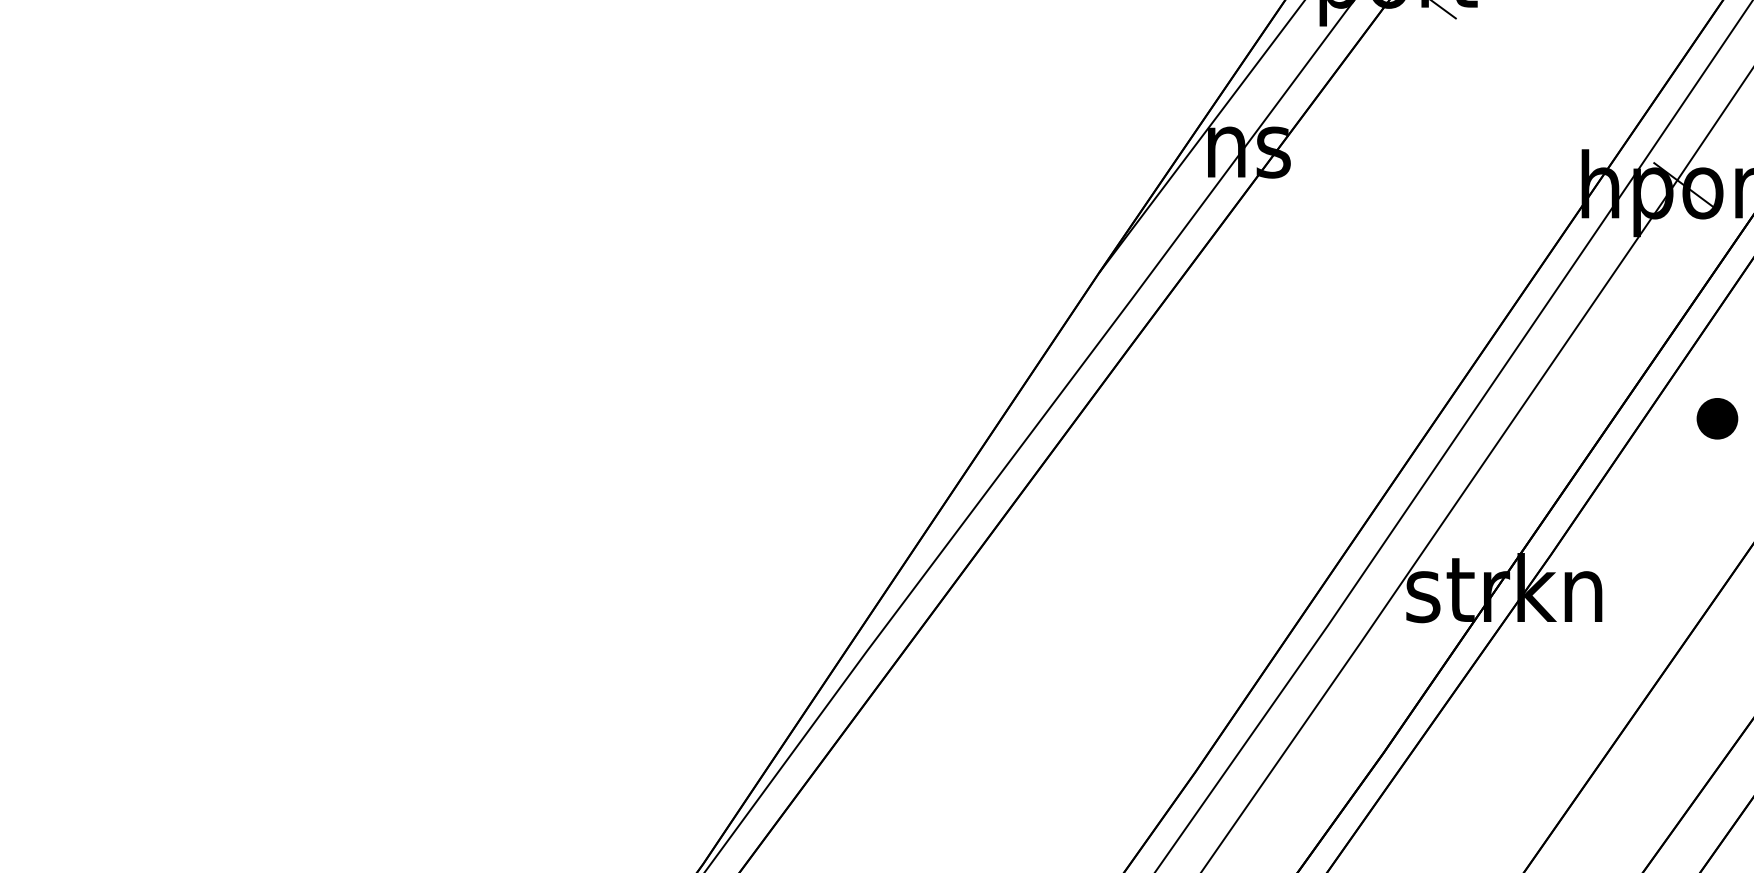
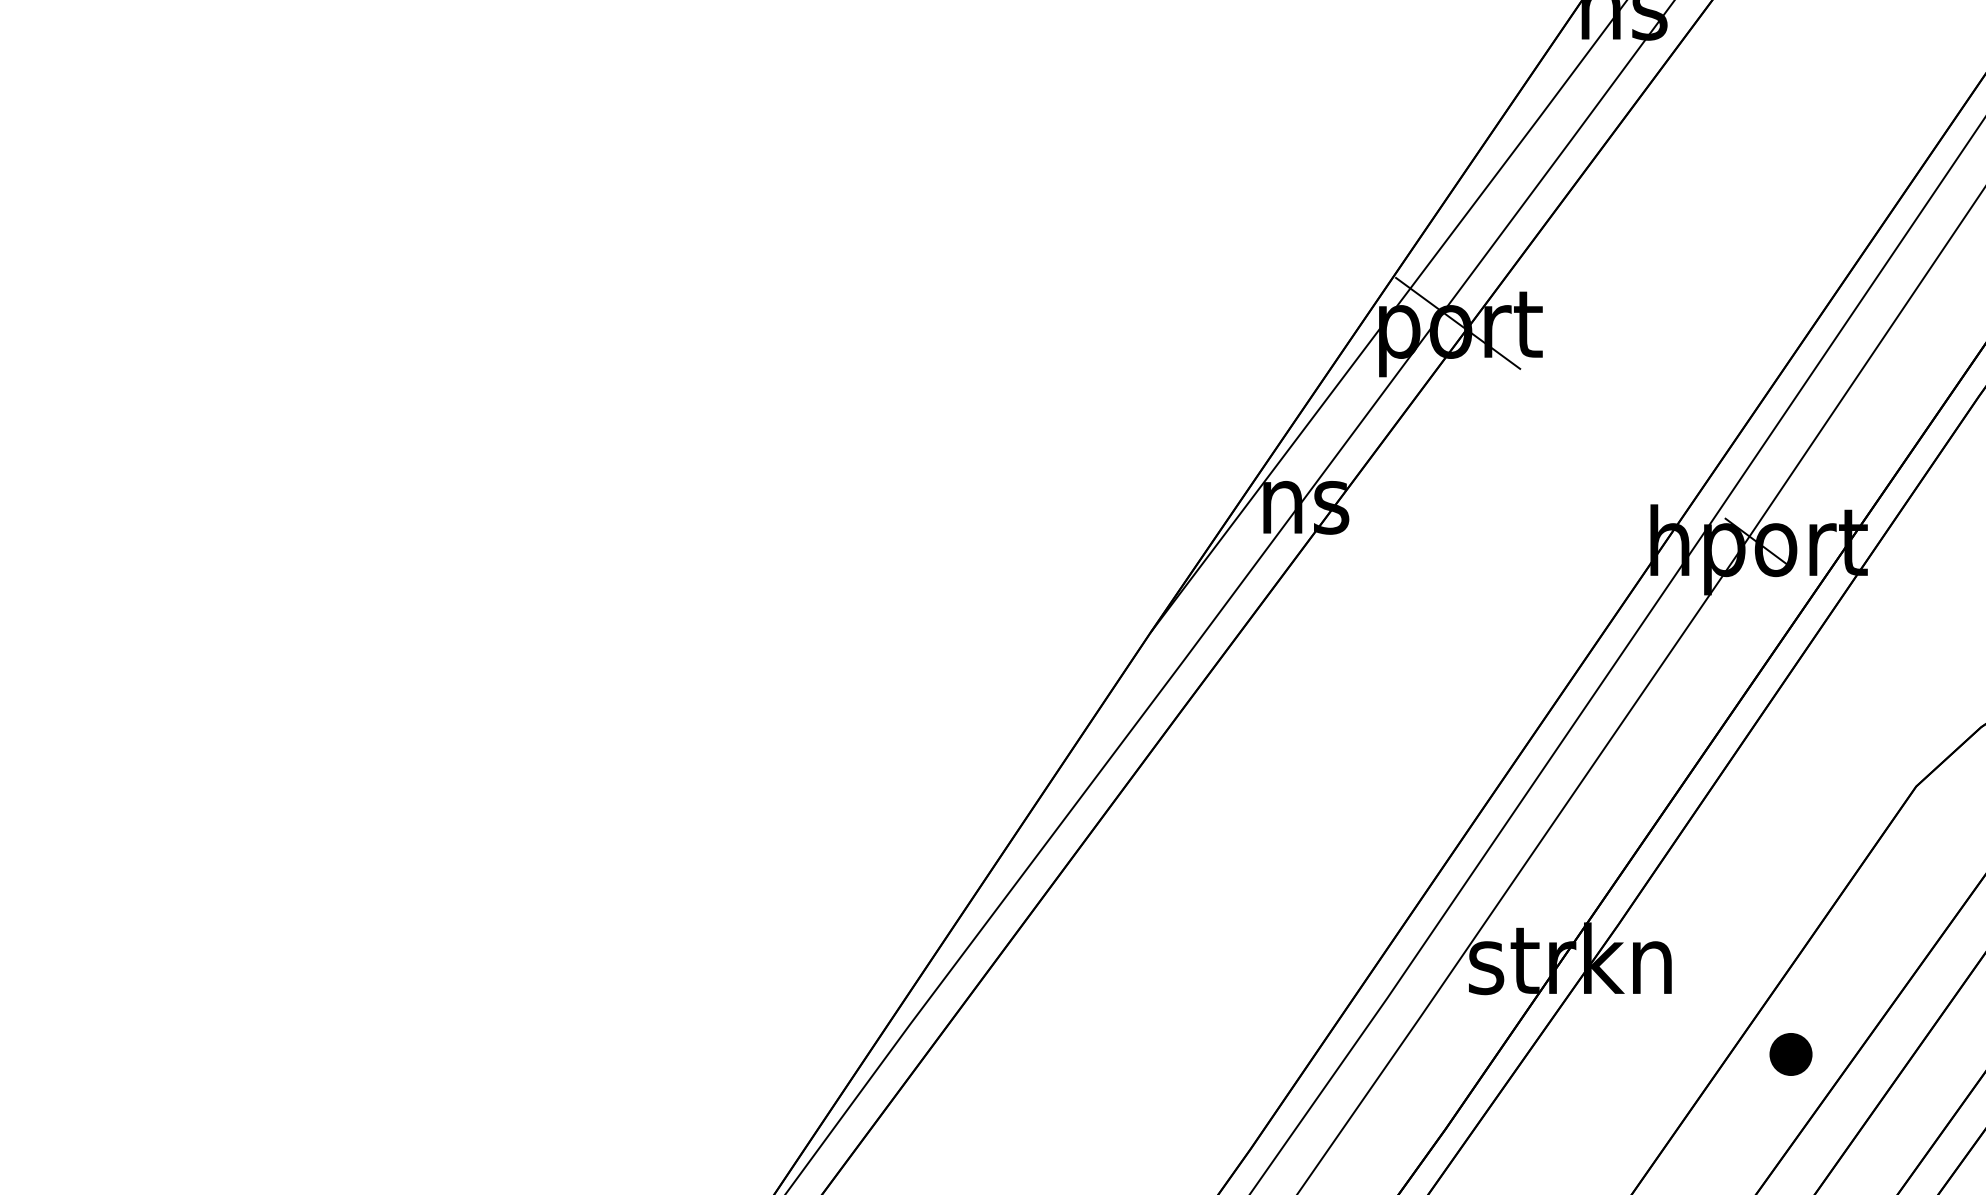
part: (1716, 418) -> (1790, 1054), moved

